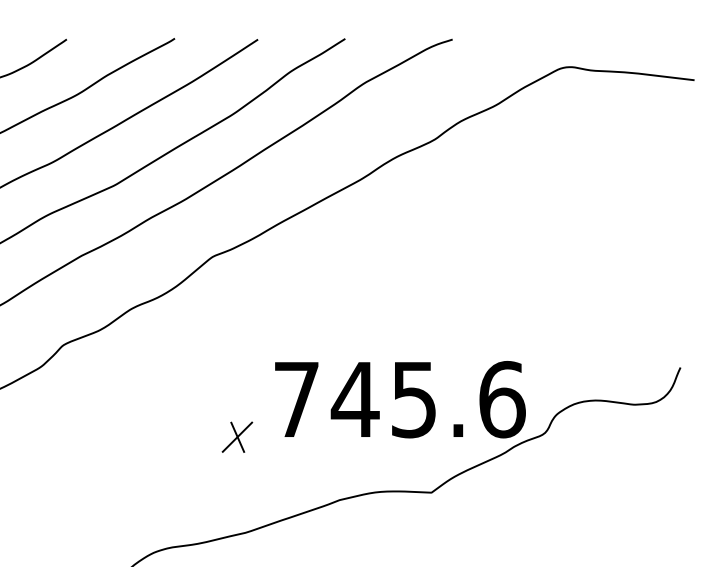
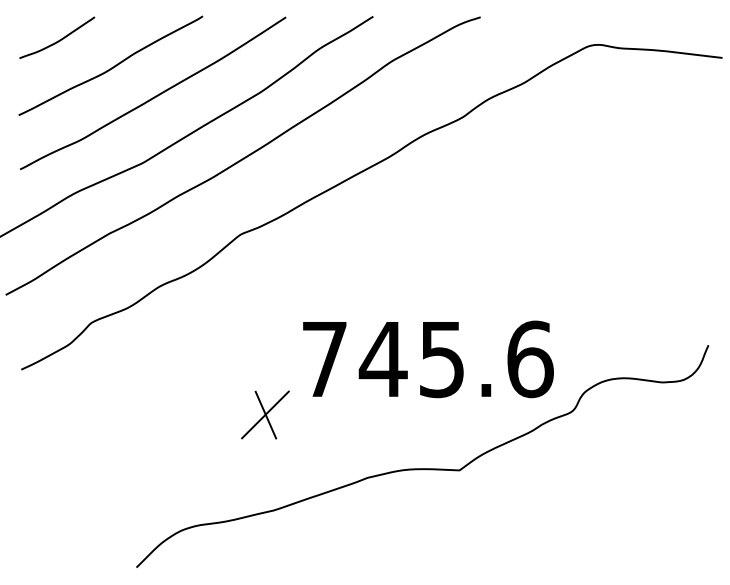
text: (400, 399) -> (428, 359), moved
part: (237, 436) -> (265, 414), size x1.6

